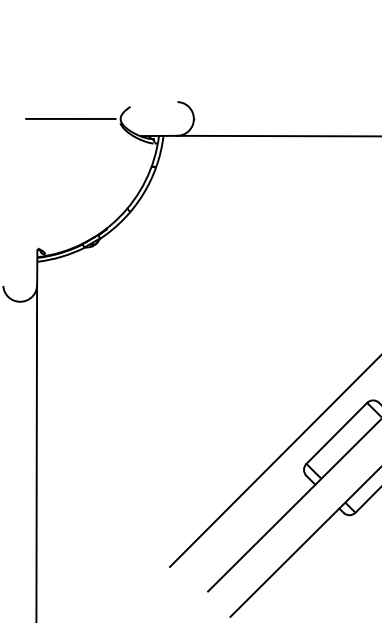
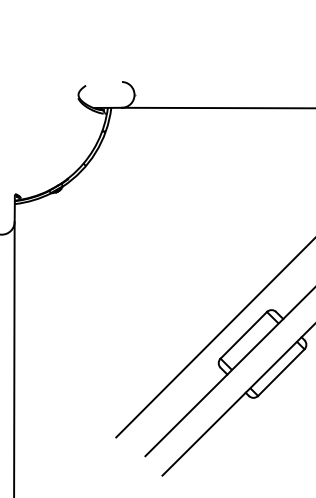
line: (70, 118) -> (40, 94), removed

